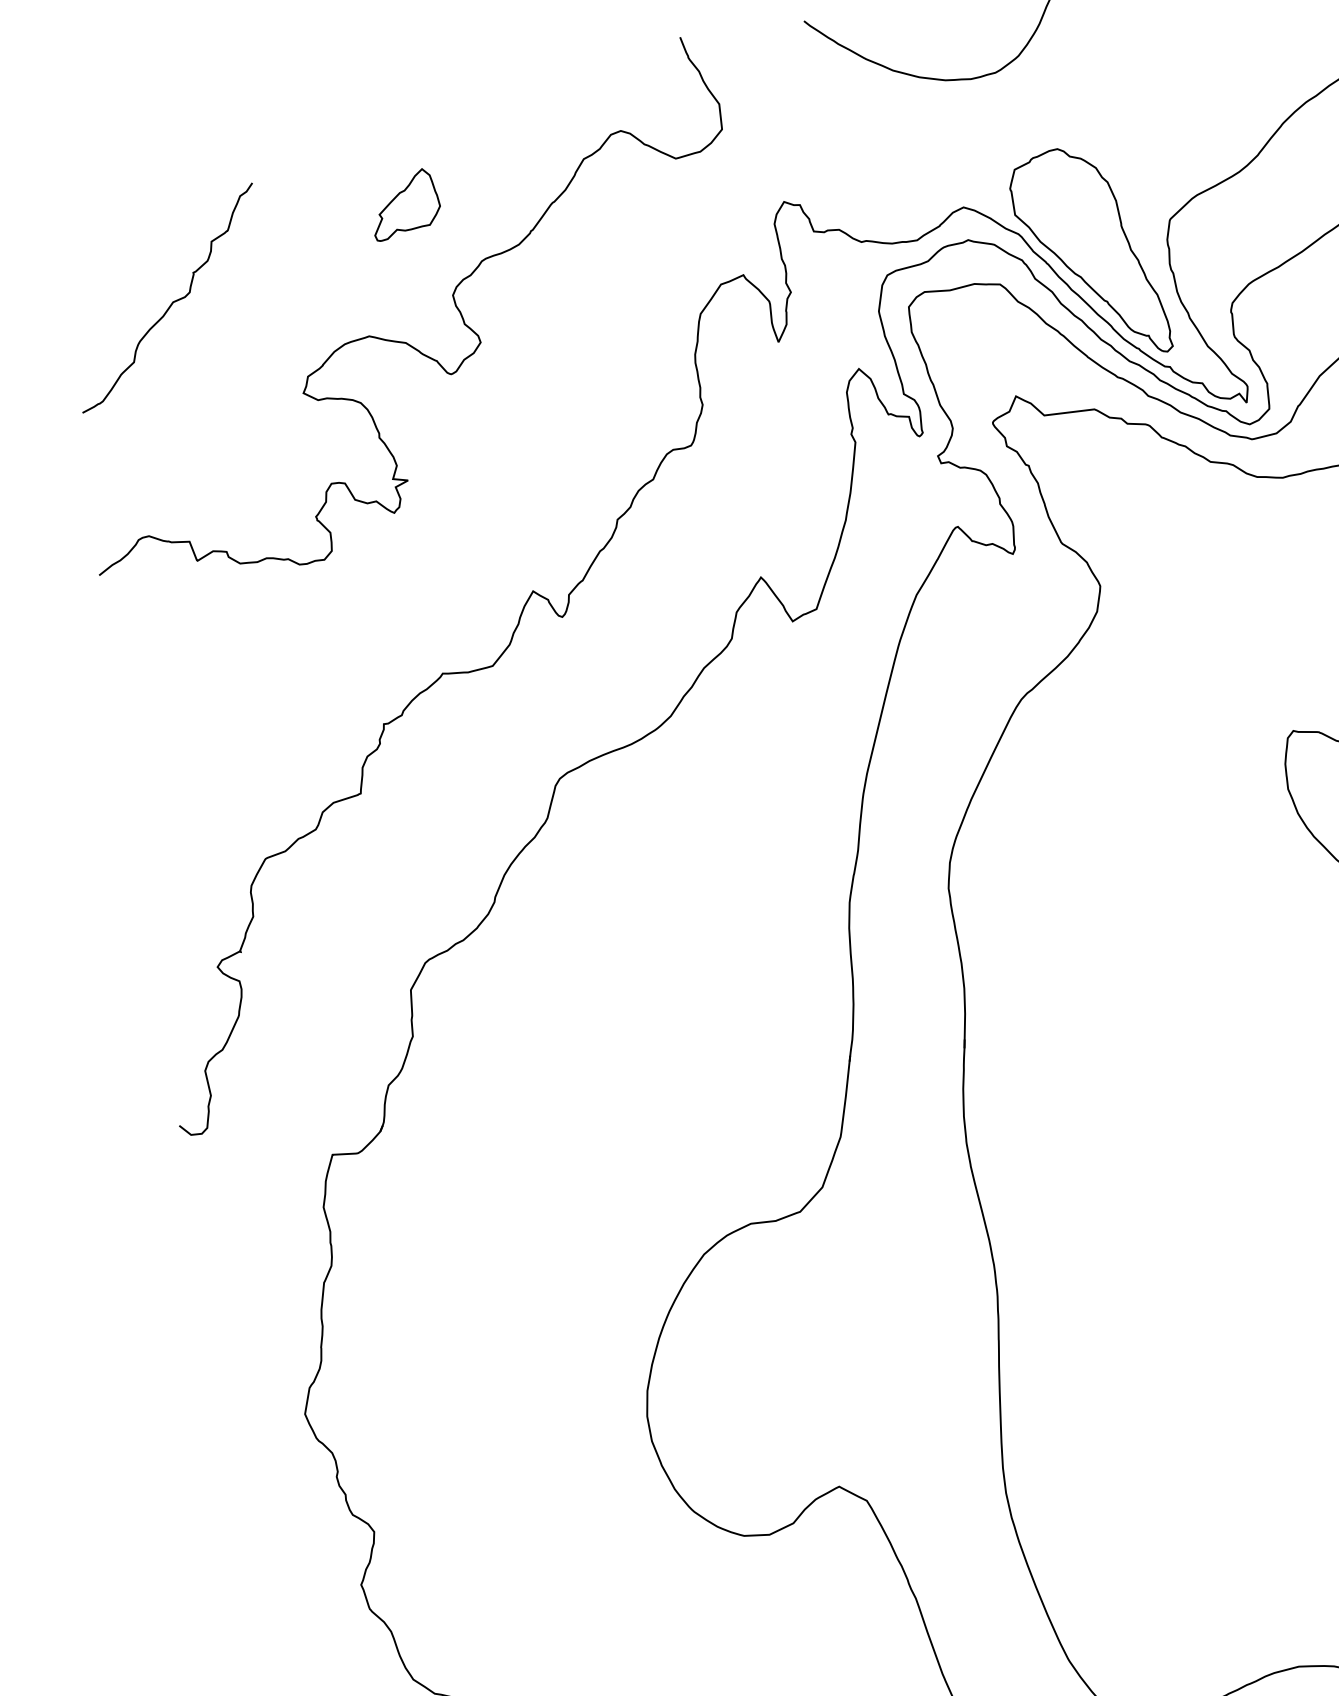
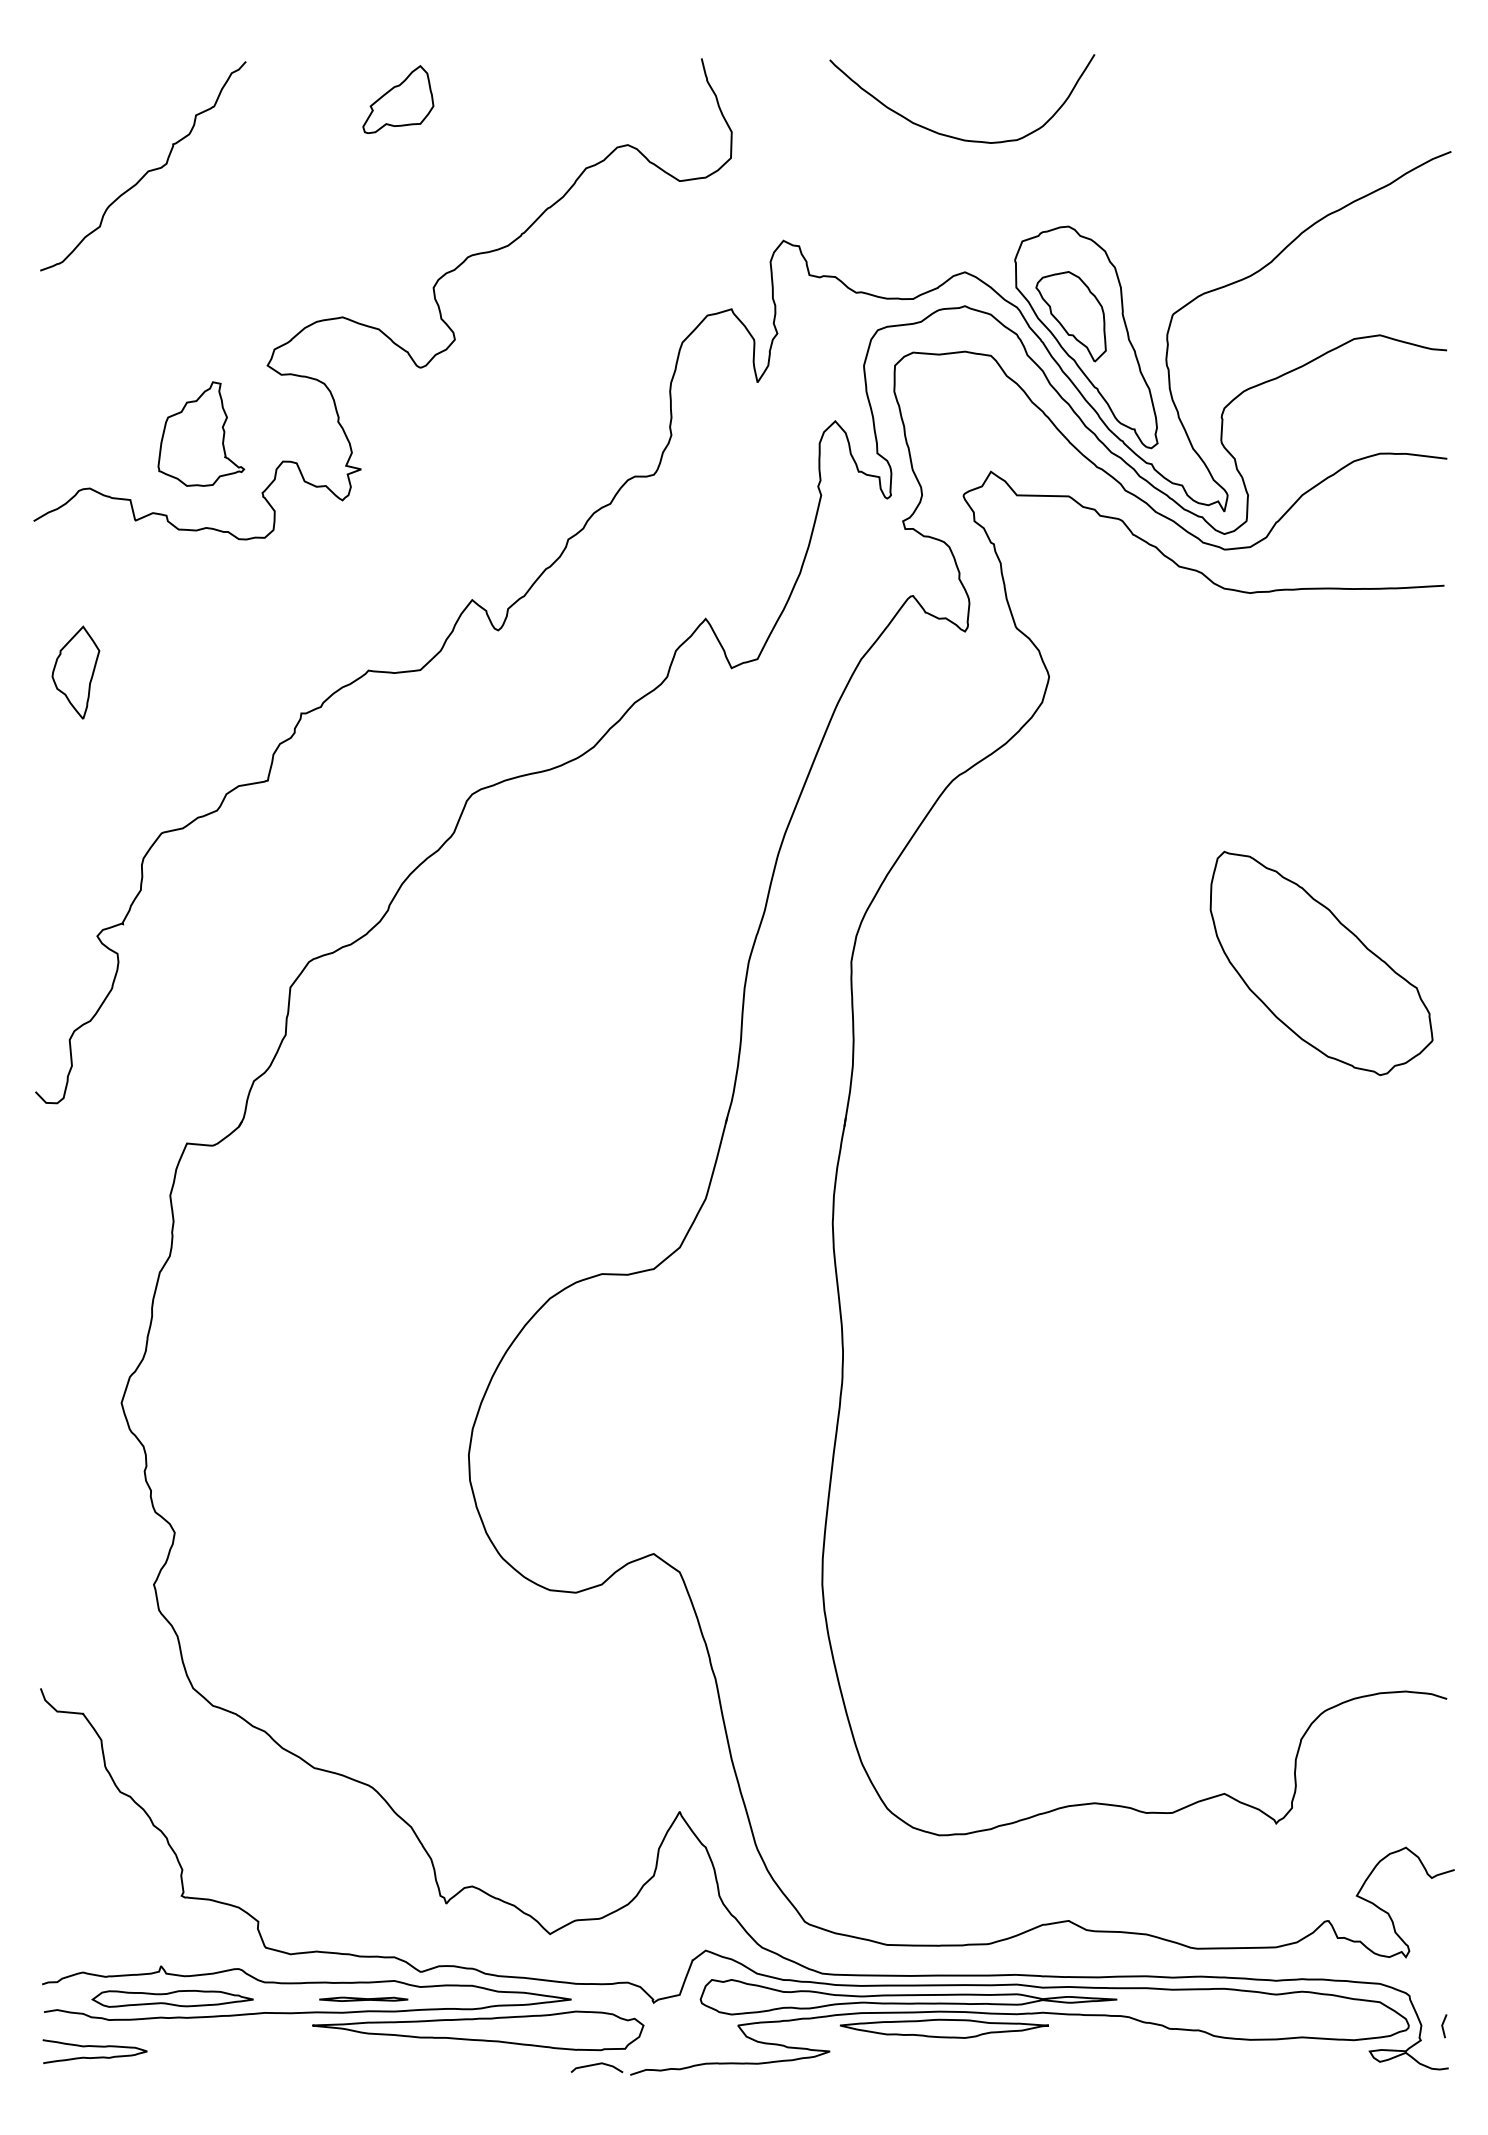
part: (405, 204) -> (398, 99), moved
part: (1071, 235) -> (1070, 316), added
curve: (172, 301) -> (147, 170), moved
part: (249, 467) -> (201, 433), added
part: (160, 715) -> (75, 672), added

